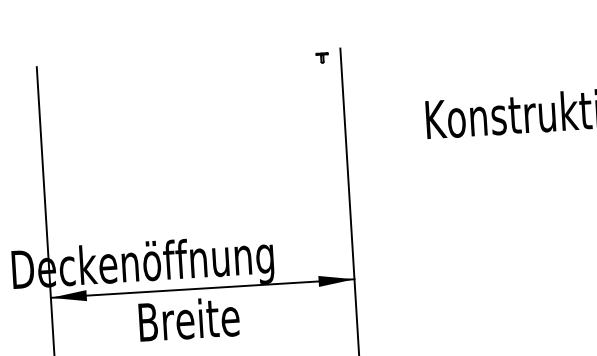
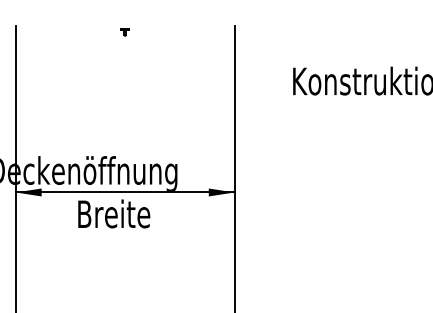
part: (321, 58) -> (124, 32), moved

